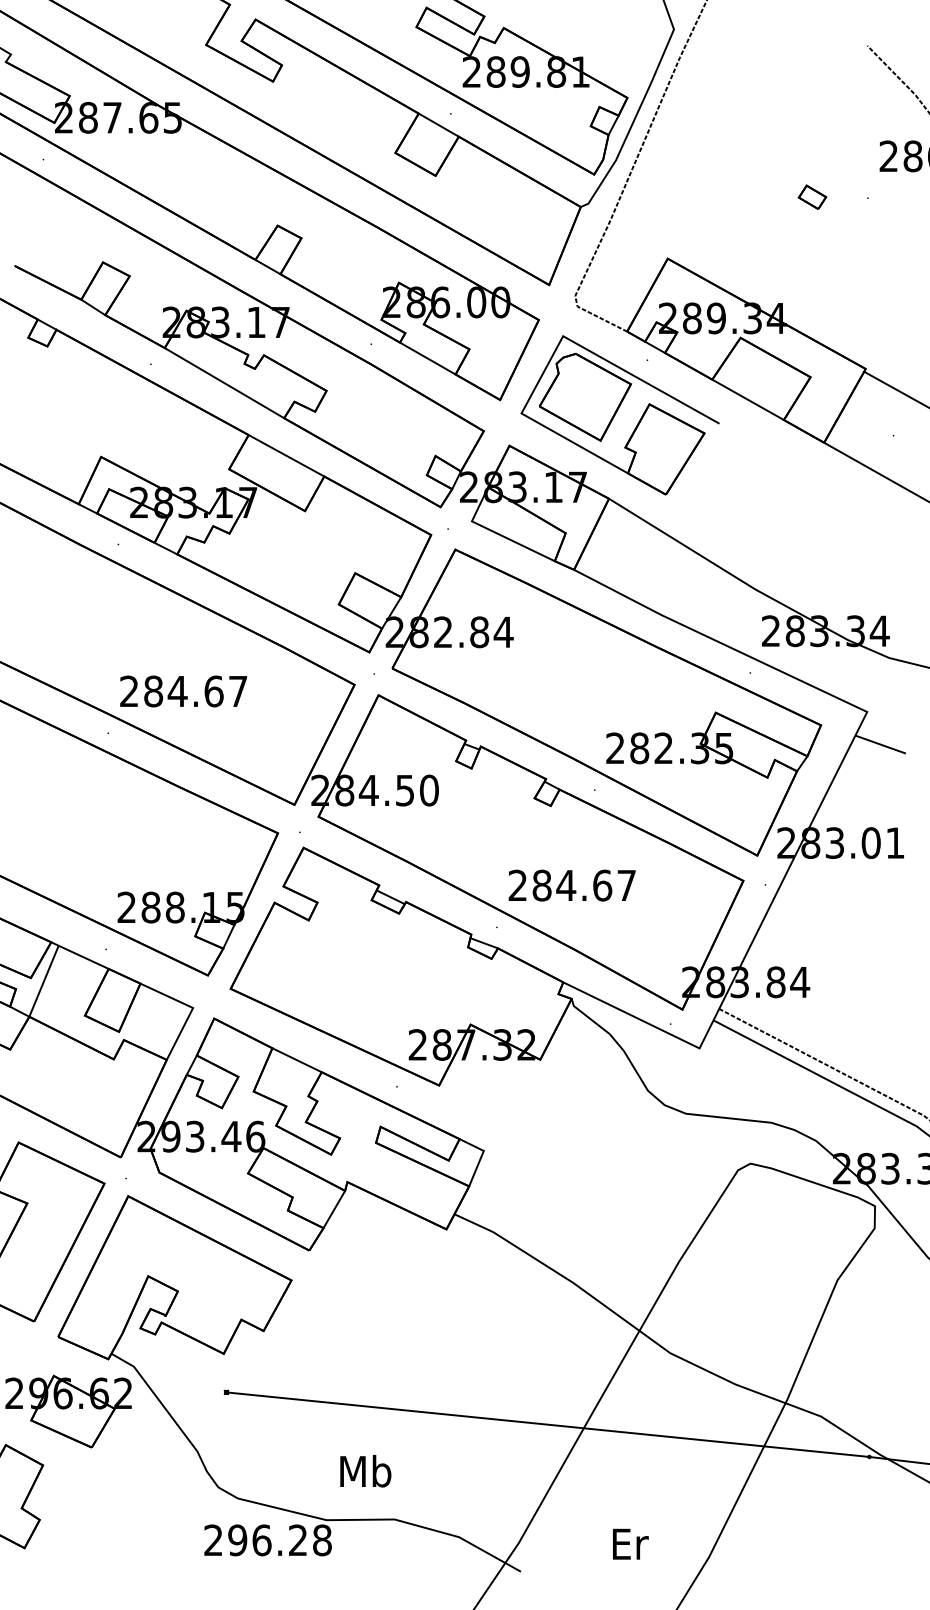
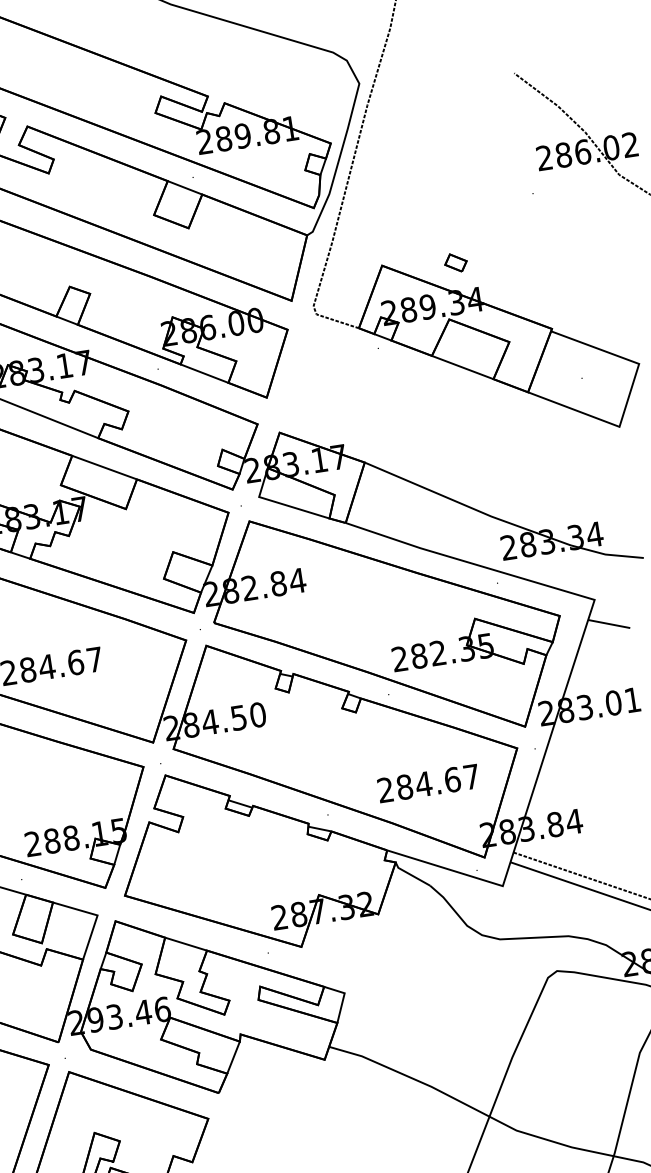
part: (812, 196) -> (455, 262), moved
part: (619, 415) -> (362, 395), removed
text: (571, 885) -> (428, 783), moved

